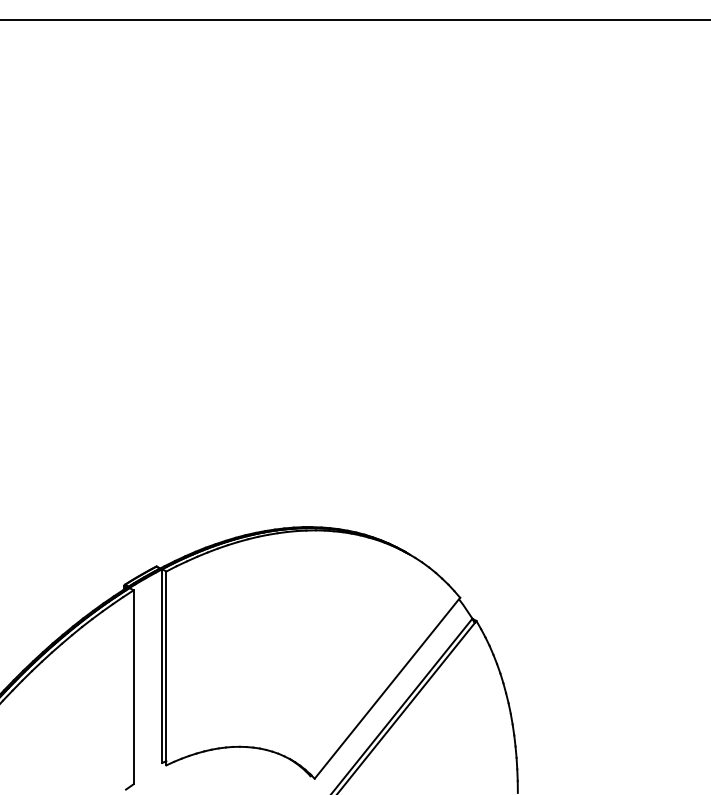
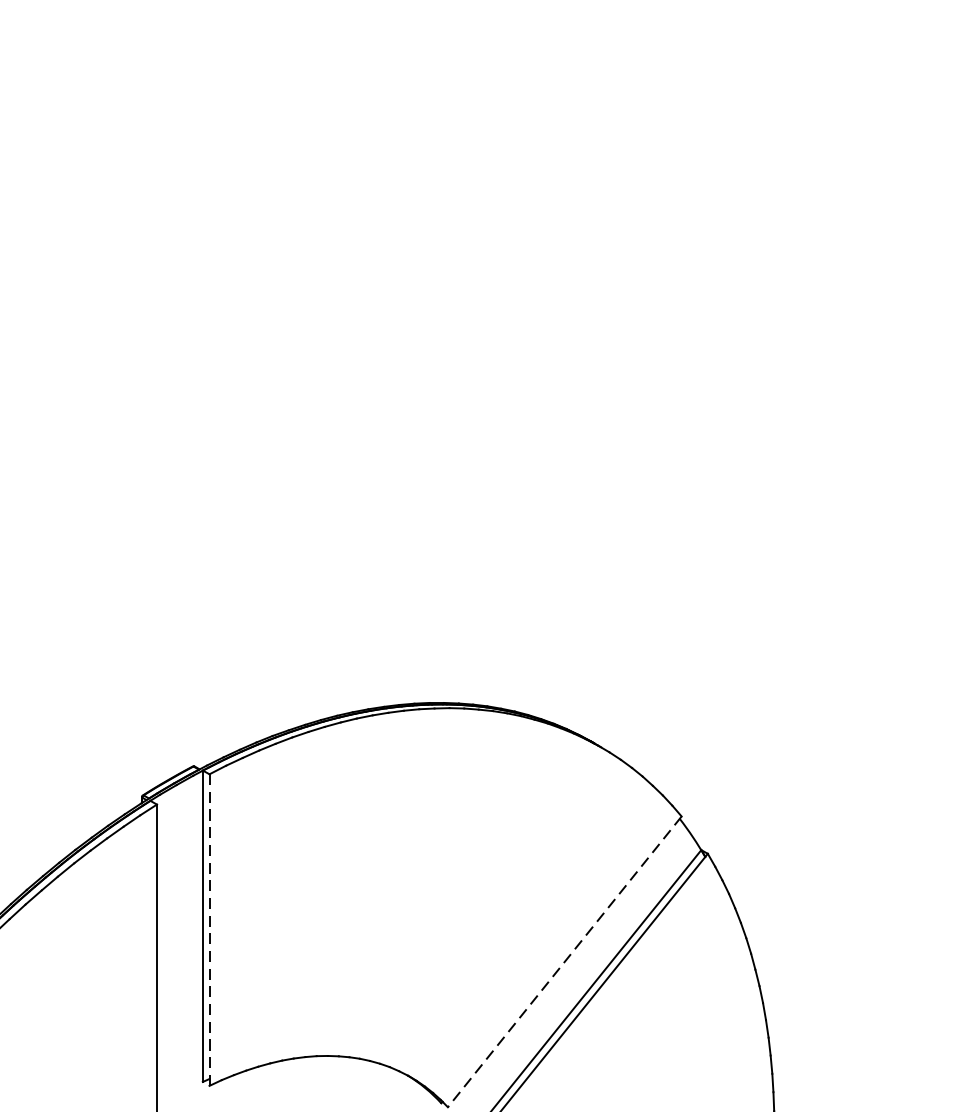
line: (166, 668) -> (209, 930), solid -> dashed
line: (387, 688) -> (564, 962), solid -> dashed

